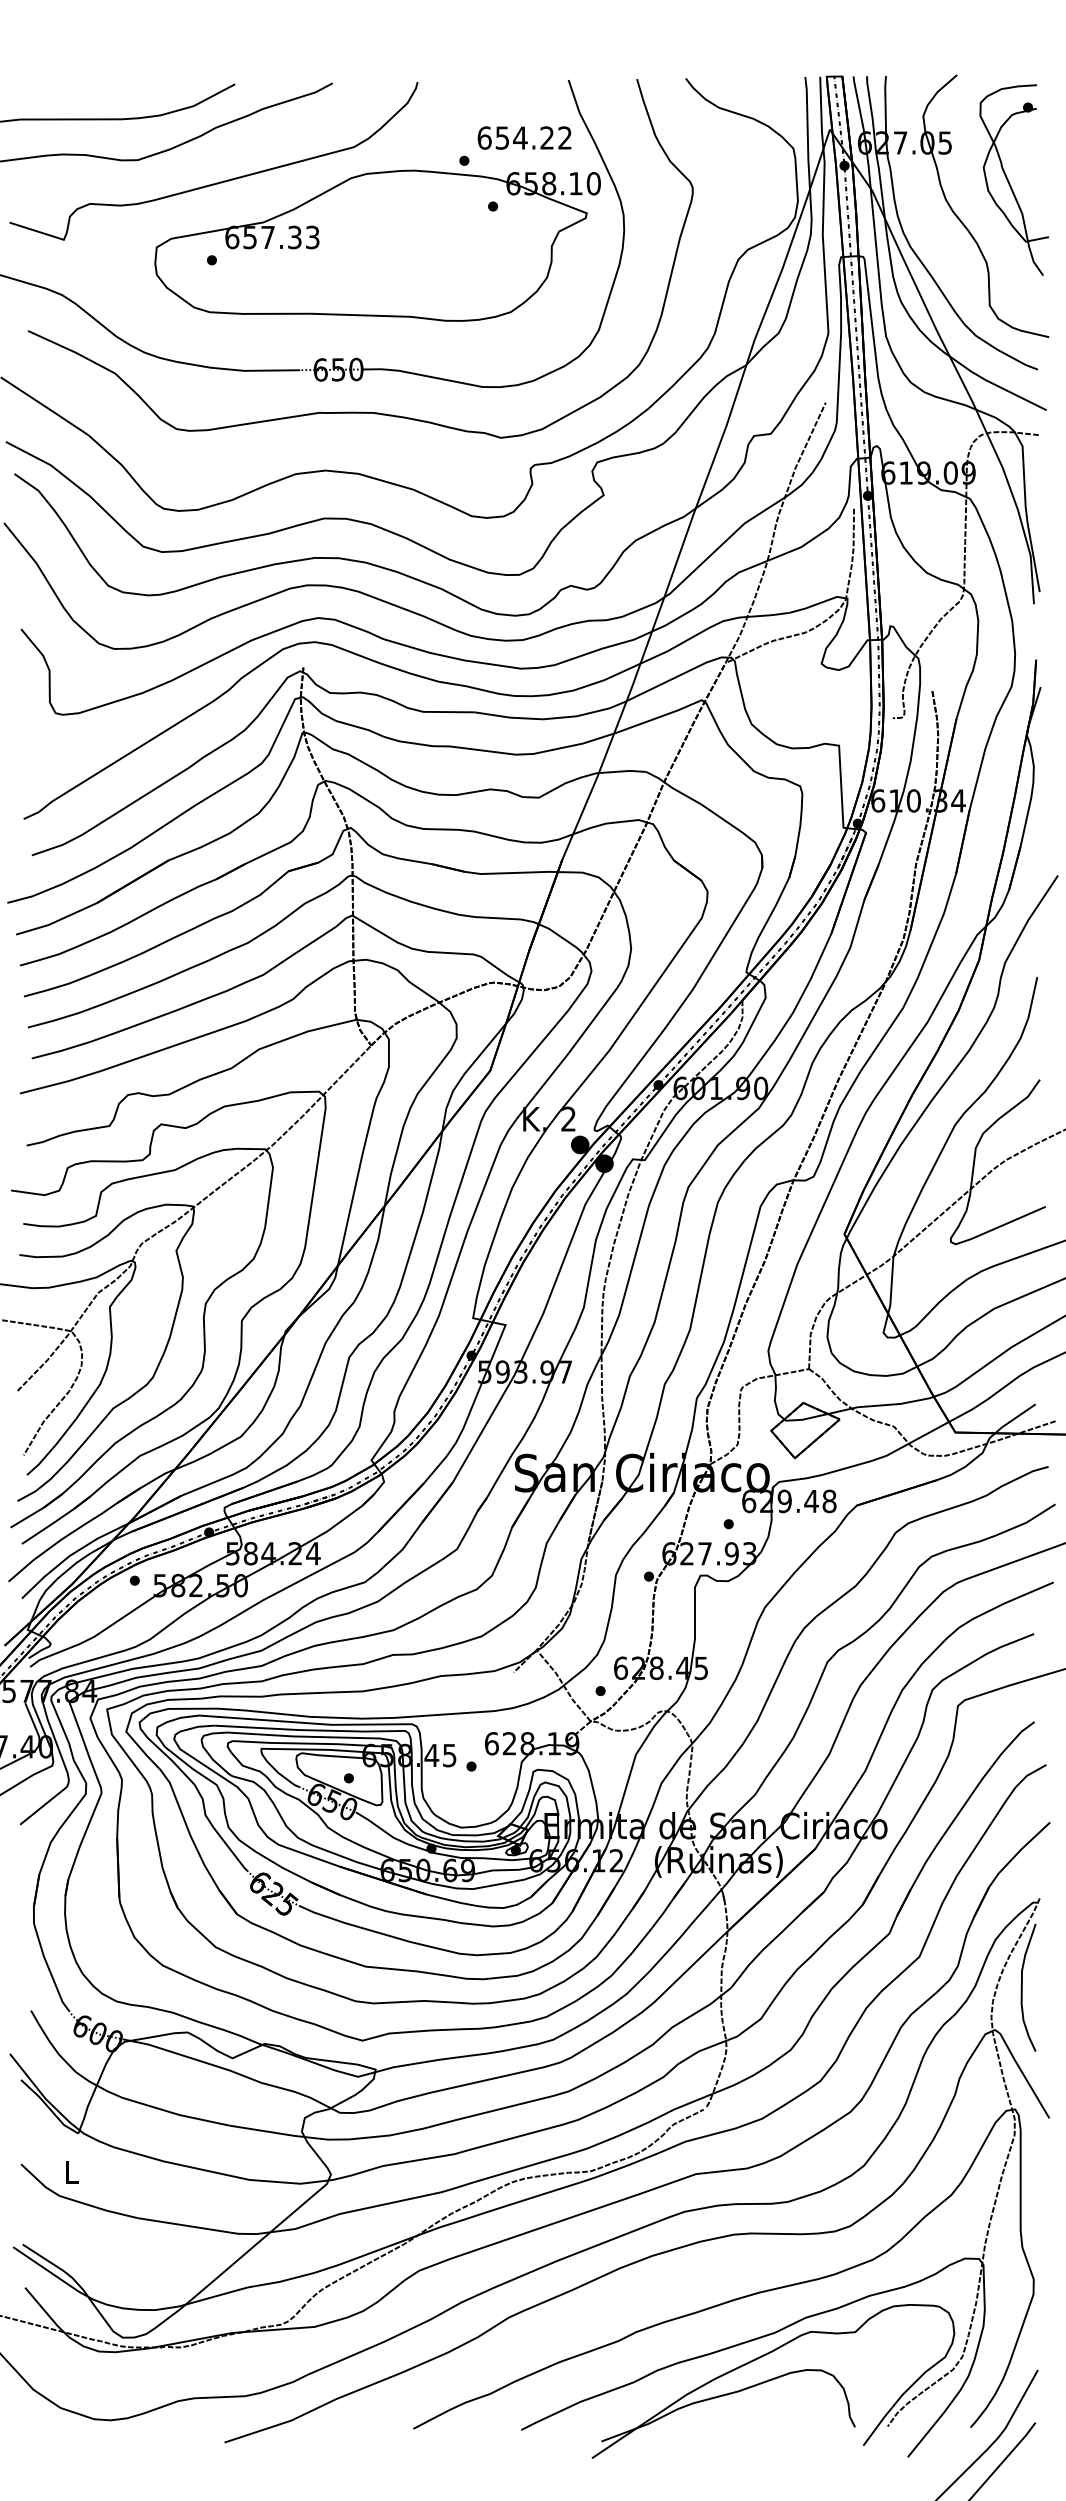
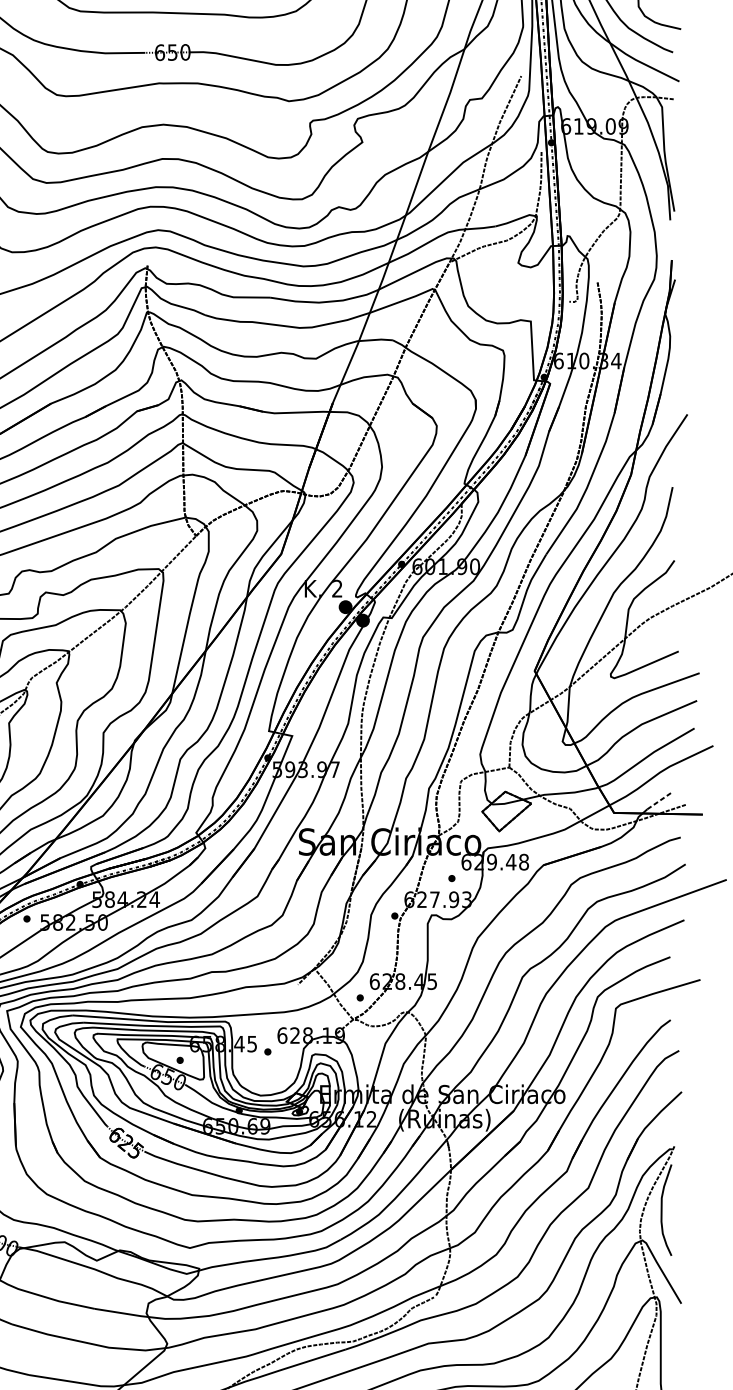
line: (1018, 1415) -> (659, 800), solid -> dashed

